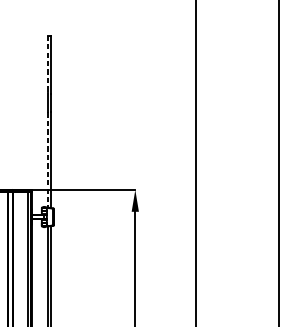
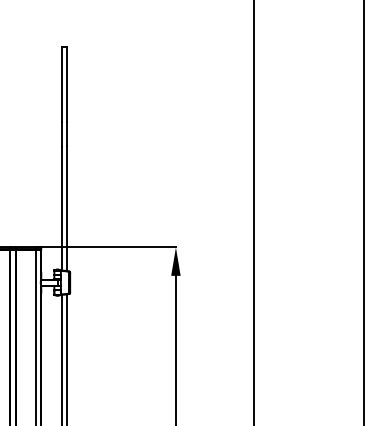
line: (48, 64) -> (62, 84), dashed -> solid
line: (48, 160) -> (62, 208), dashed -> solid

